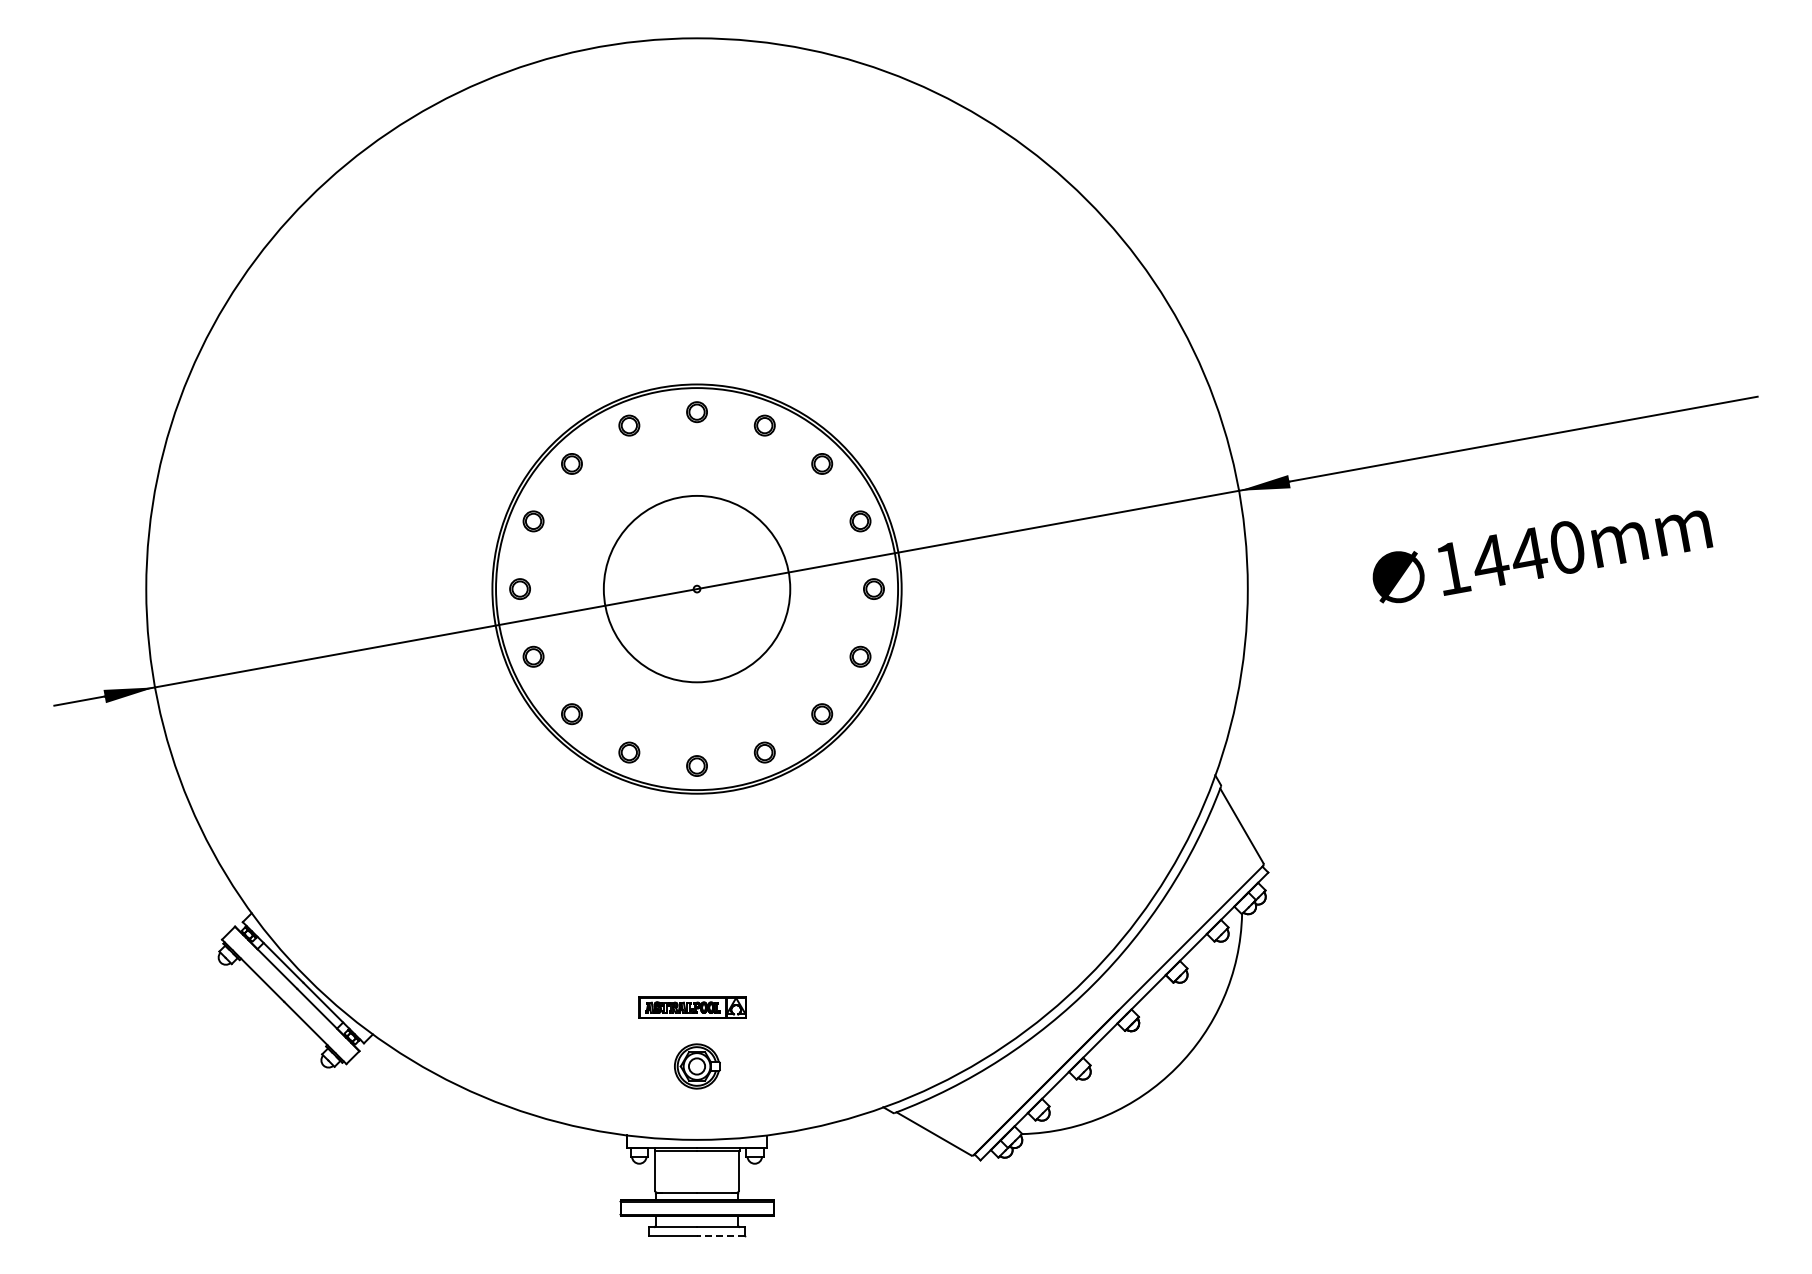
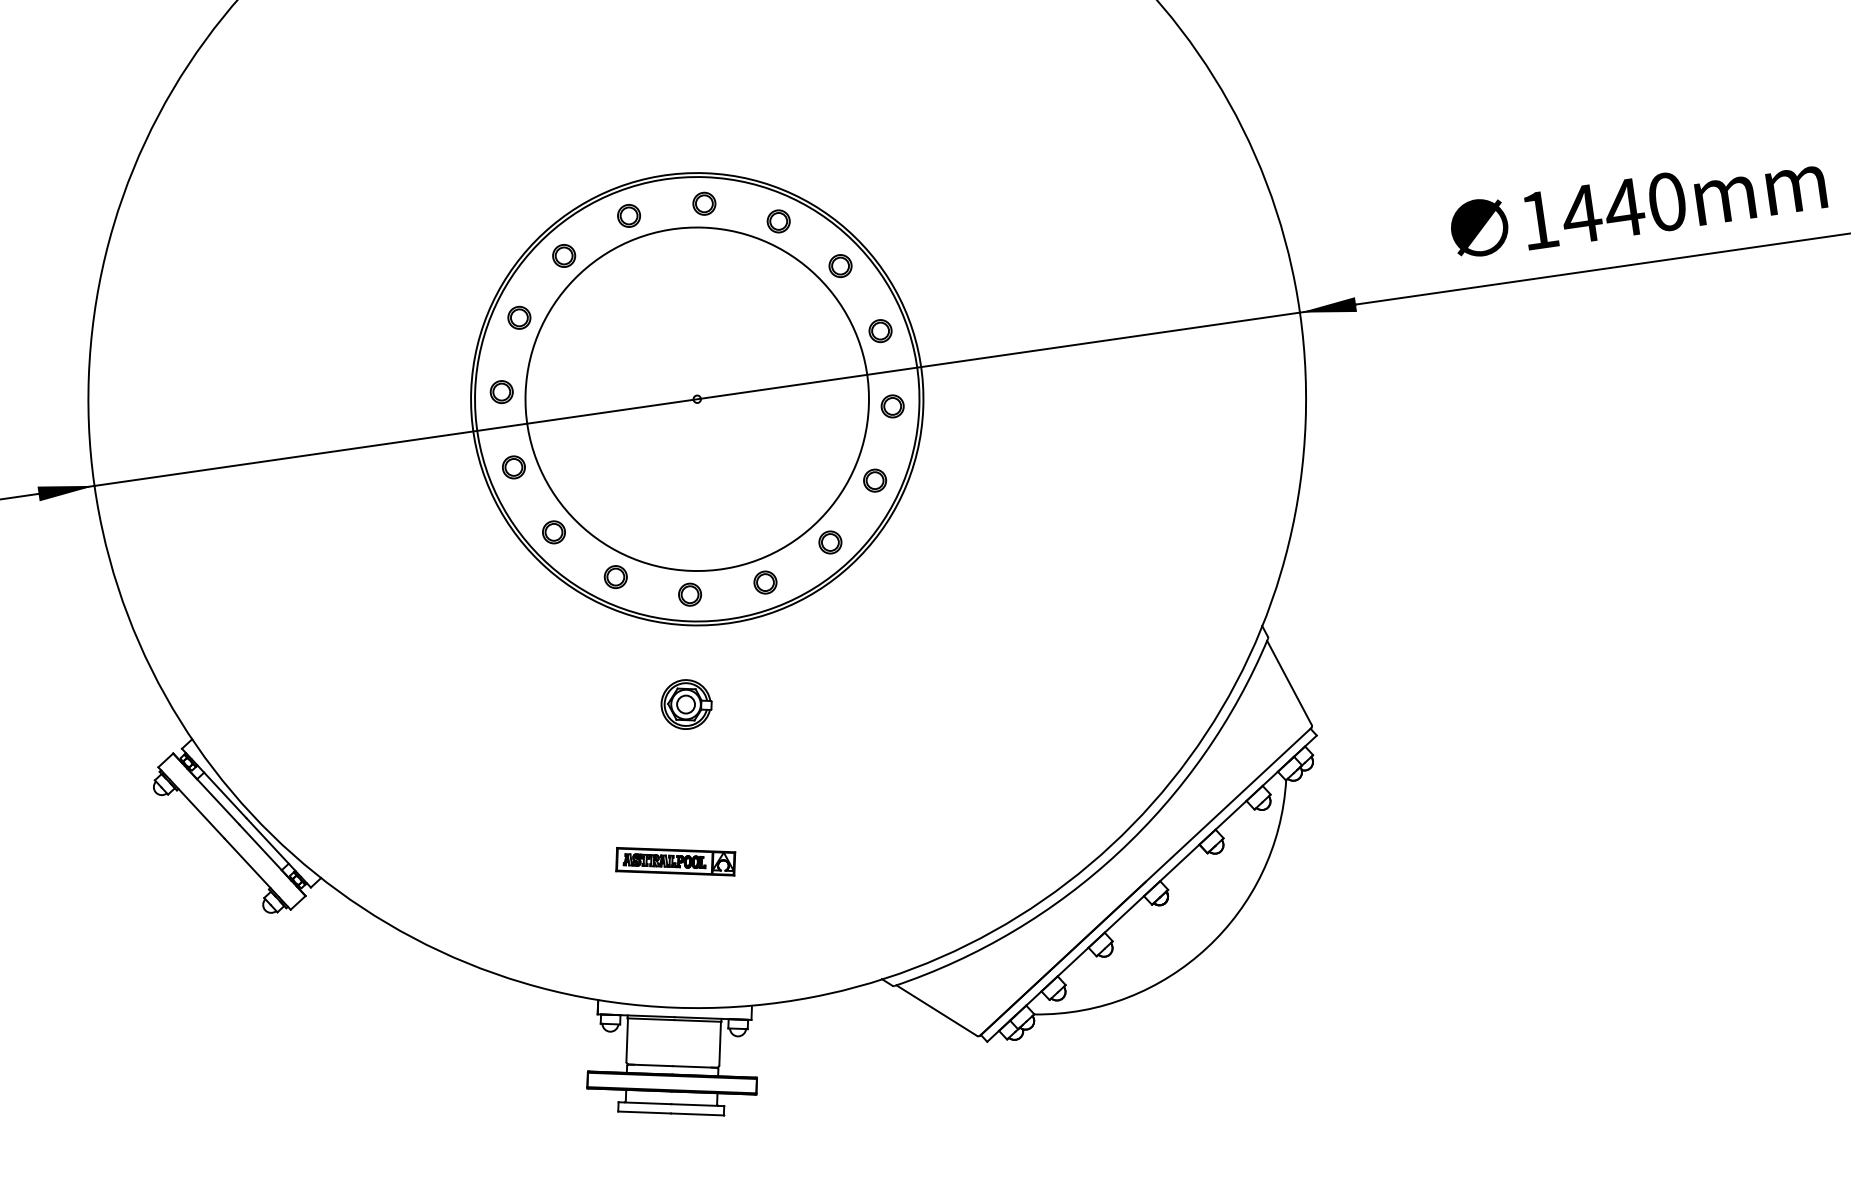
text: (1542, 556) -> (1639, 210), moved
circle: (696, 588) -> (696, 398), size x1.67
part: (697, 1066) -> (686, 704), moved
line: (720, 1235) -> (696, 1114), dashed -> solid

